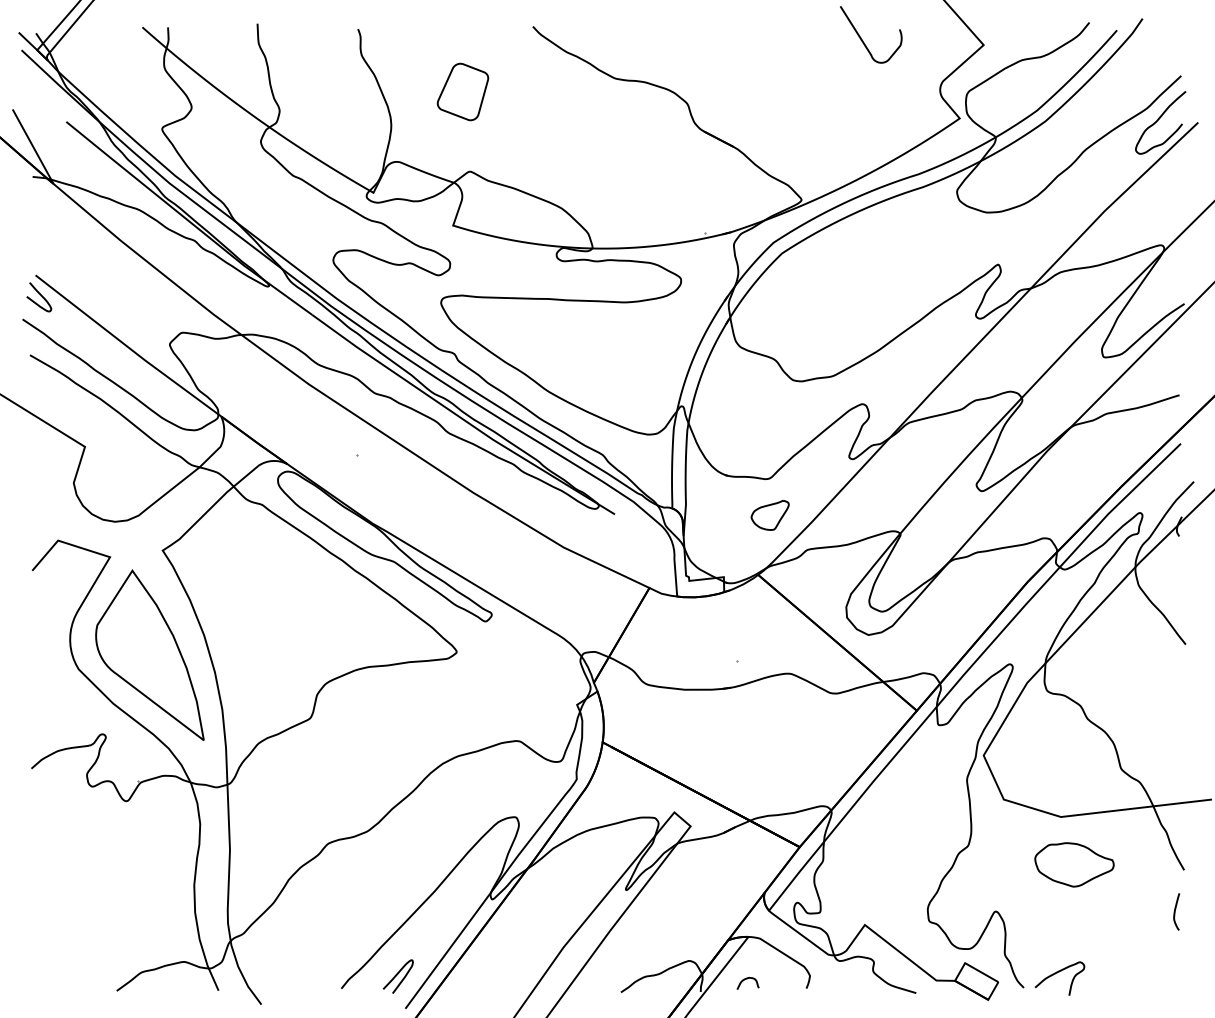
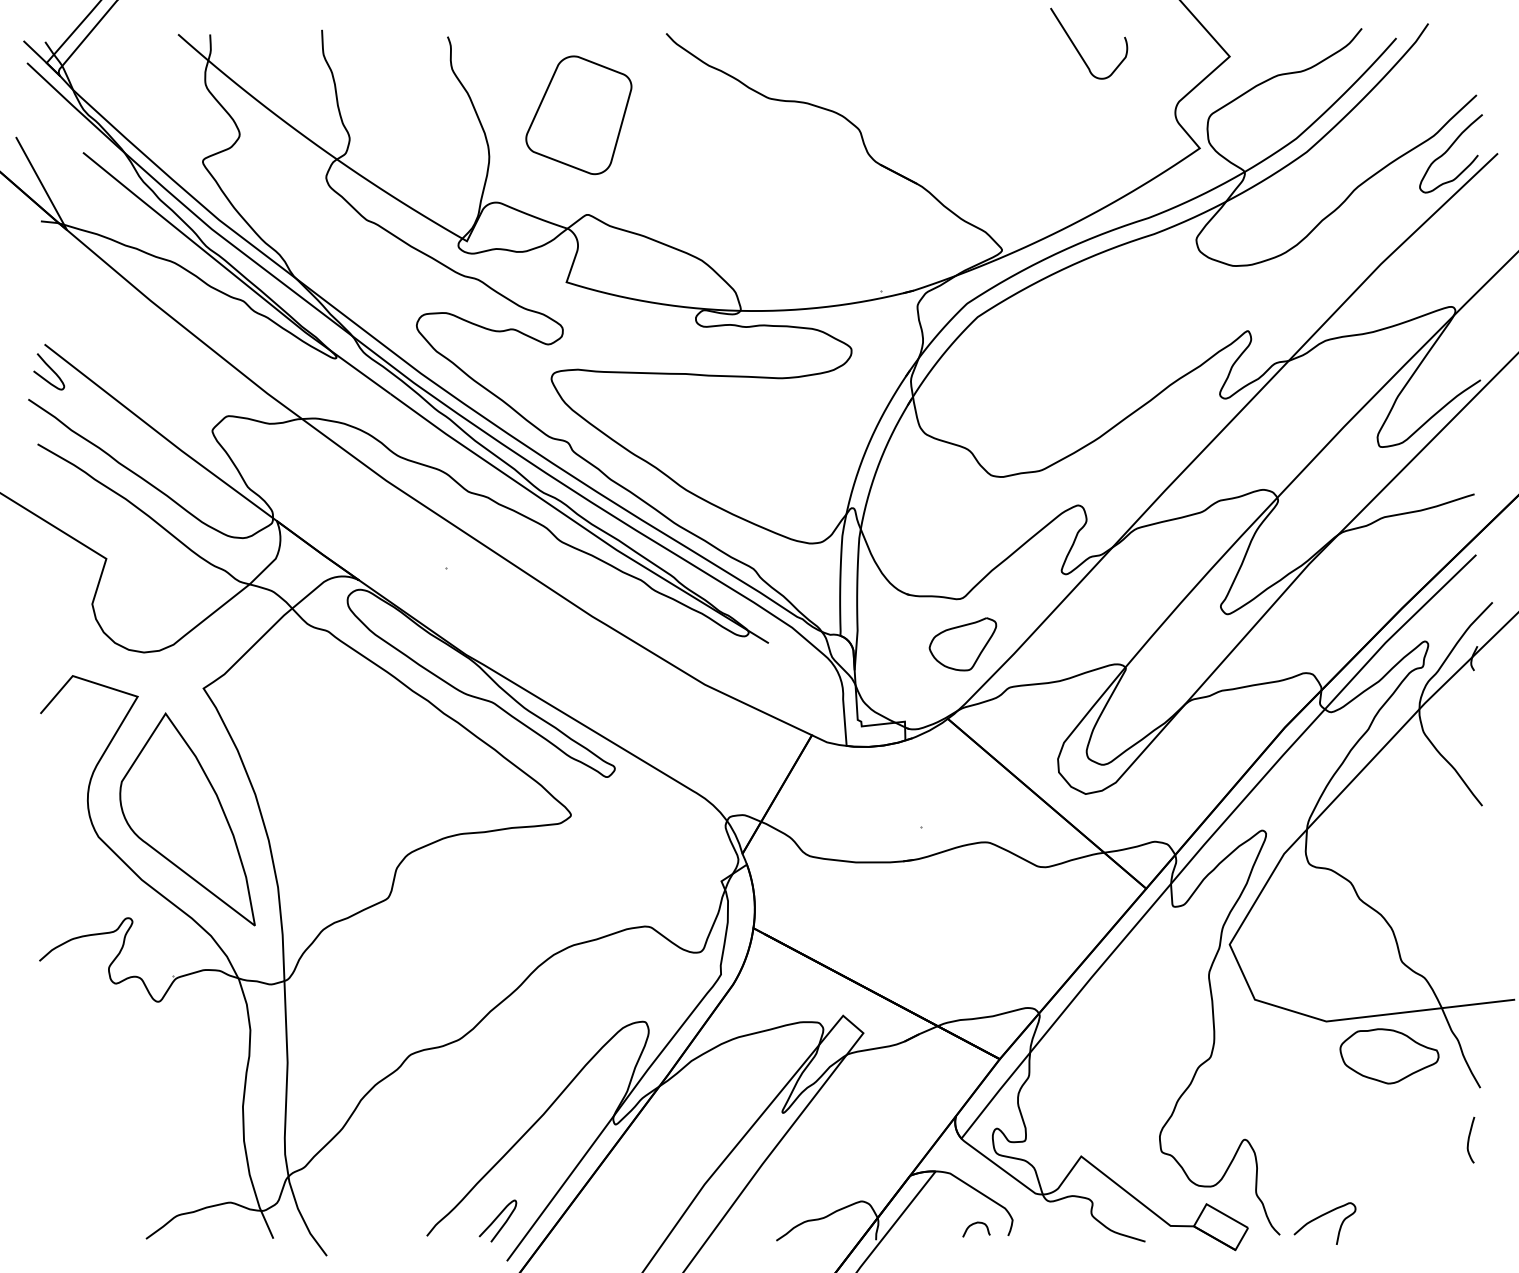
part: (462, 91) -> (578, 114), size x1.67
part: (769, 515) -> (962, 644), size x1.43
part: (1074, 864) -> (1389, 1055), moved
curve: (747, 979) -> (975, 1224), moved

